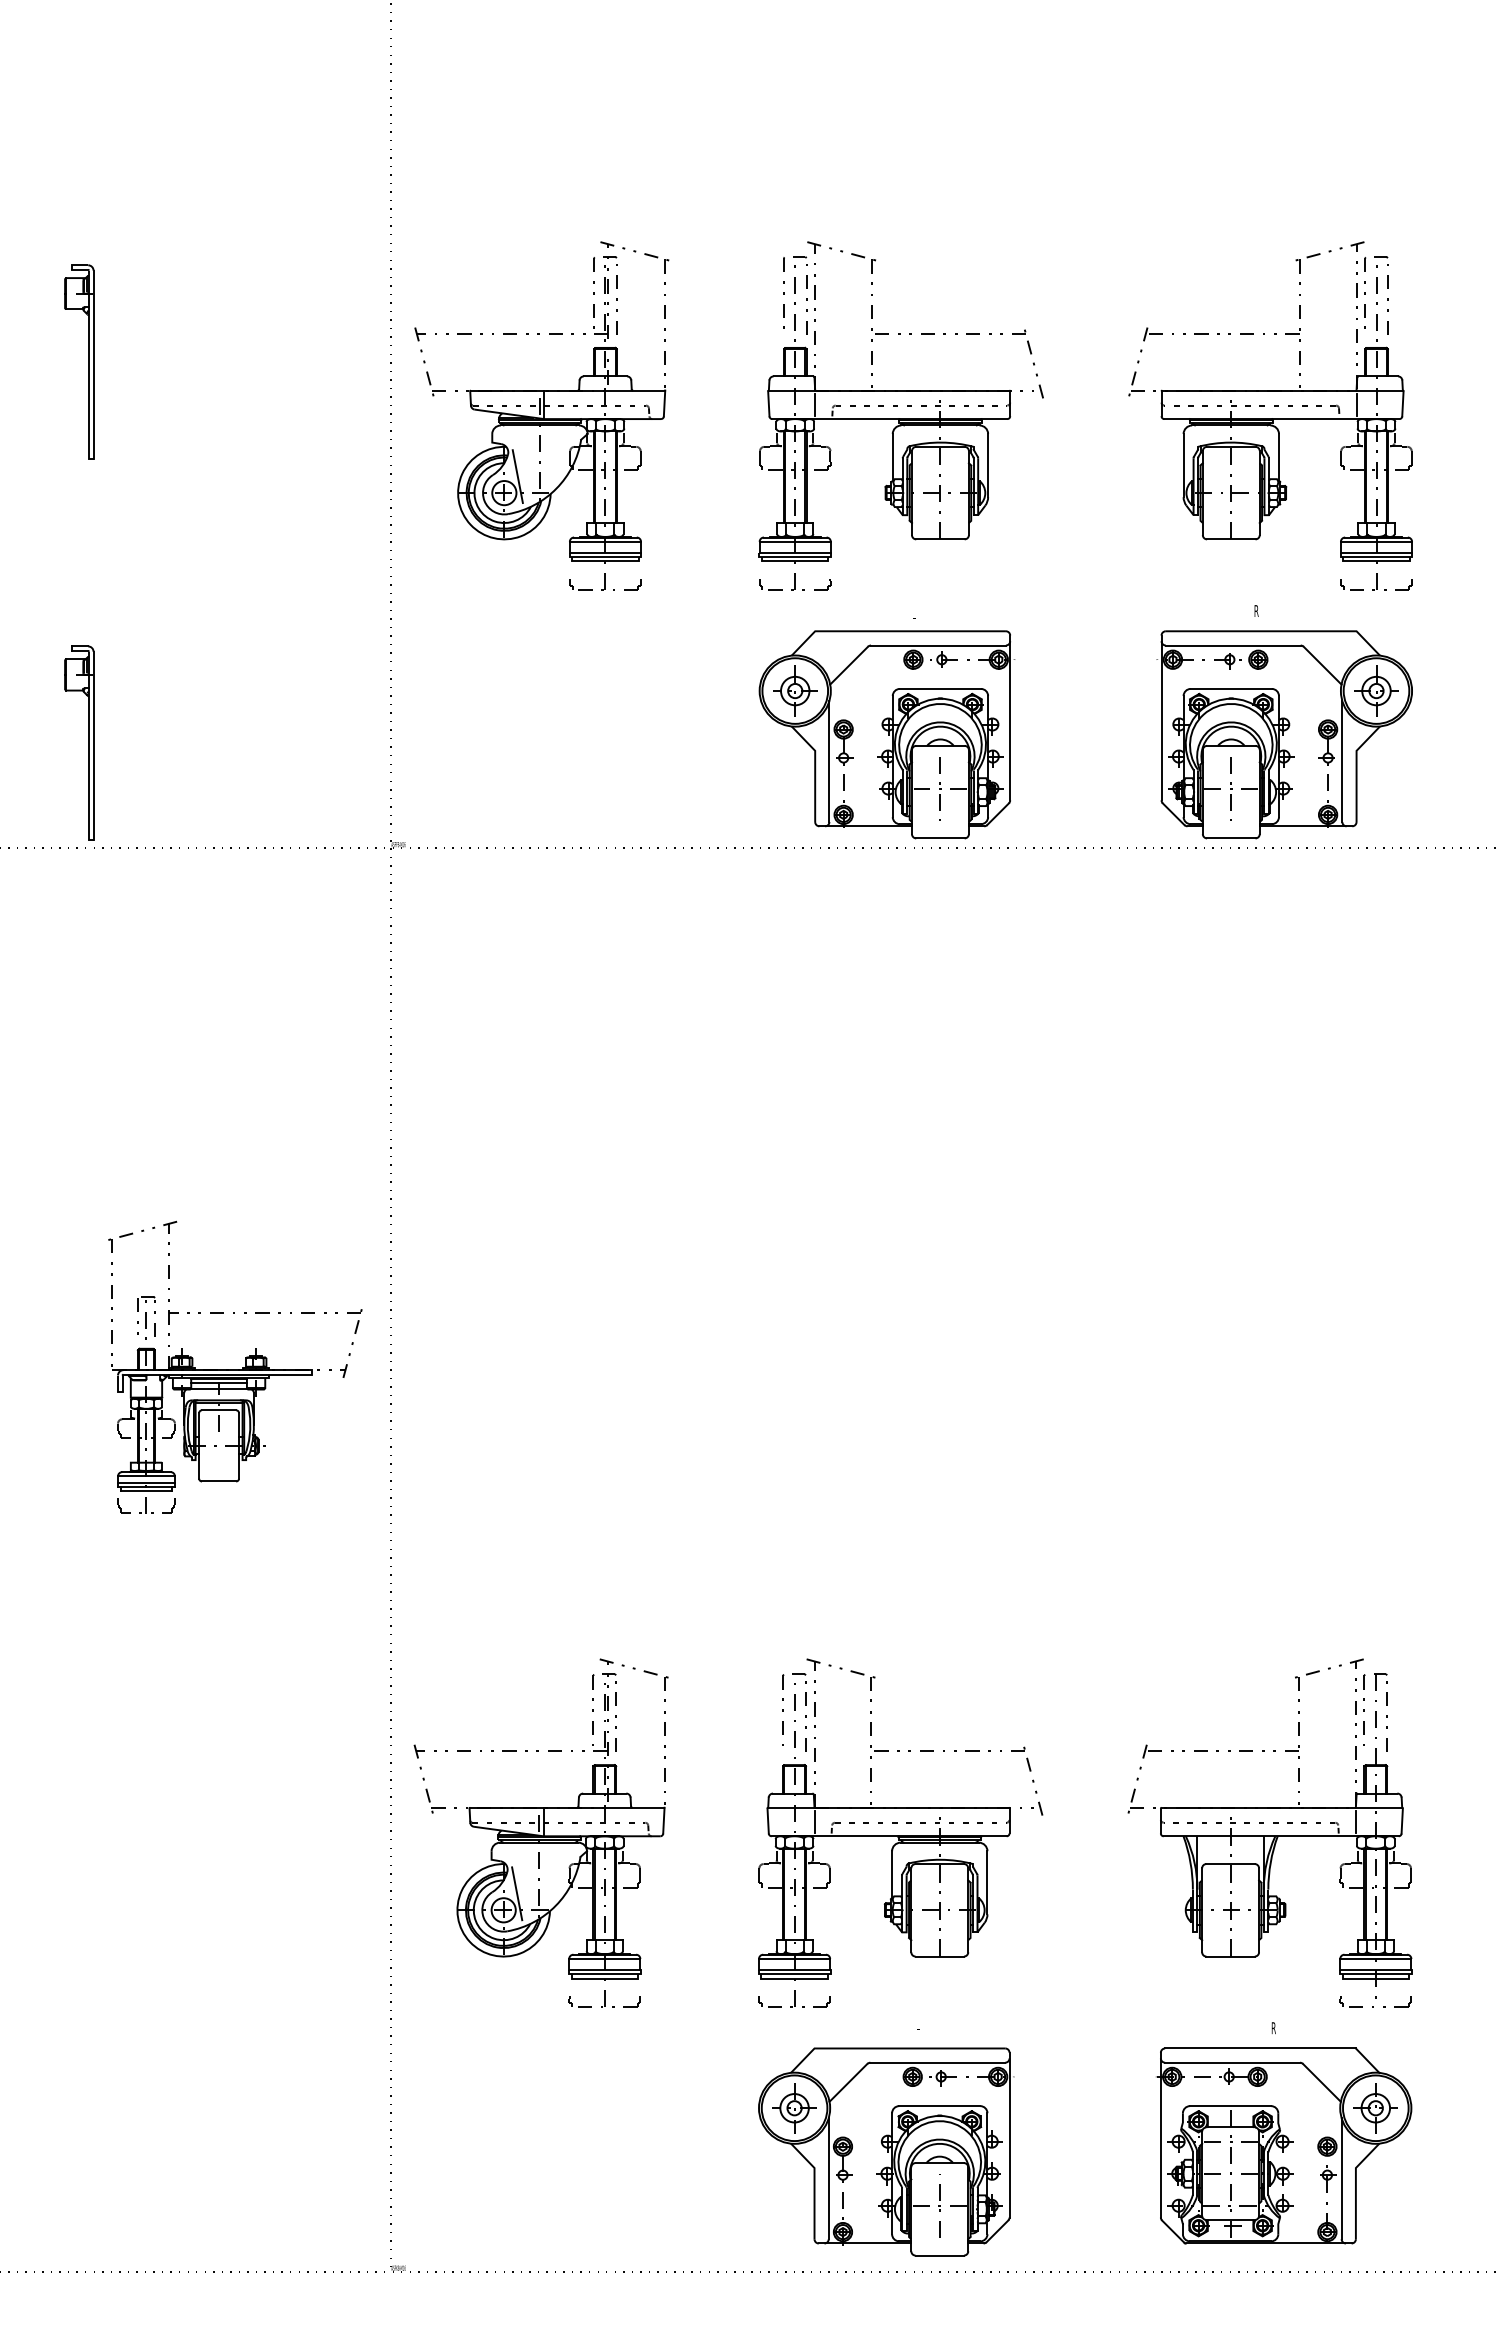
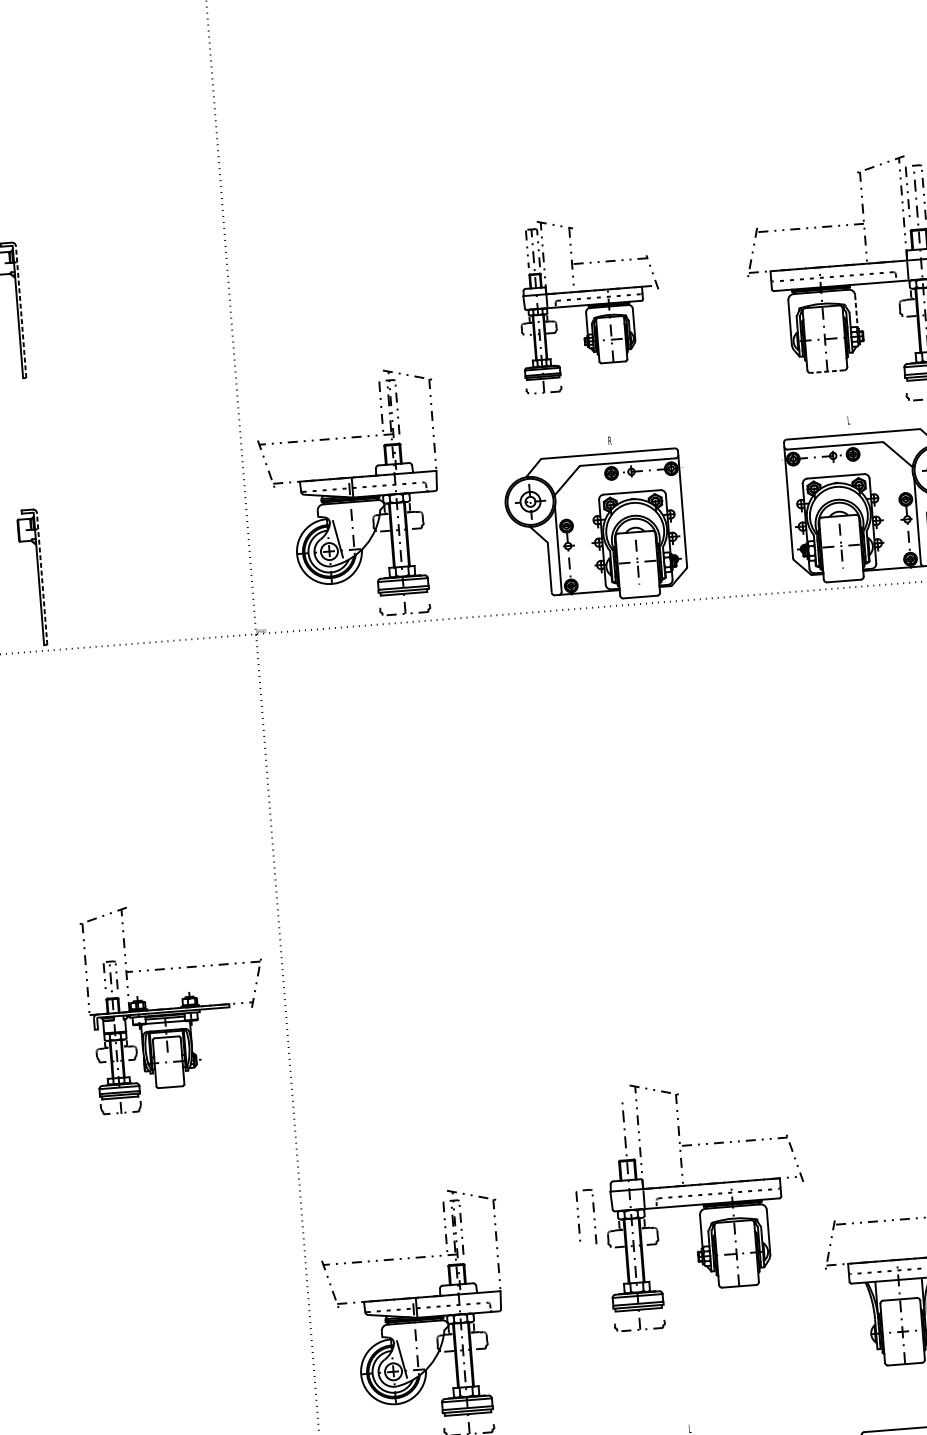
line: (93, 364) -> (21, 311), solid -> dashed
part: (541, 415) -> (351, 495), moved
part: (900, 415) -> (589, 303), size x0.7
line: (1278, 457) -> (856, 311), solid -> dashed
line: (1230, 539) -> (827, 371), solid -> dashed
text: (1256, 610) -> (849, 420), R -> L
text: (914, 613) -> (609, 440), L -> R
line: (93, 745) -> (42, 578), solid -> dashed
part: (900, 1832) -> (704, 1201), moved

